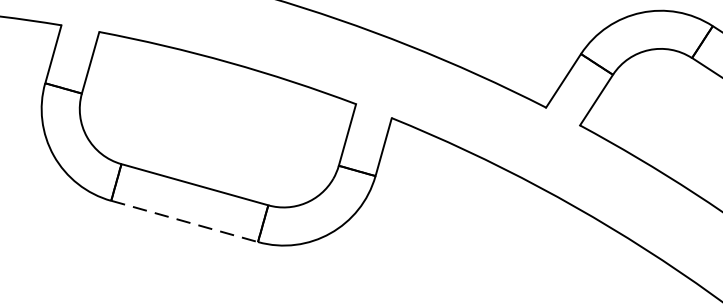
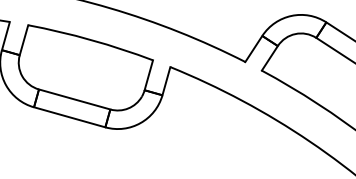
line: (186, 221) -> (70, 117), dashed -> solid

